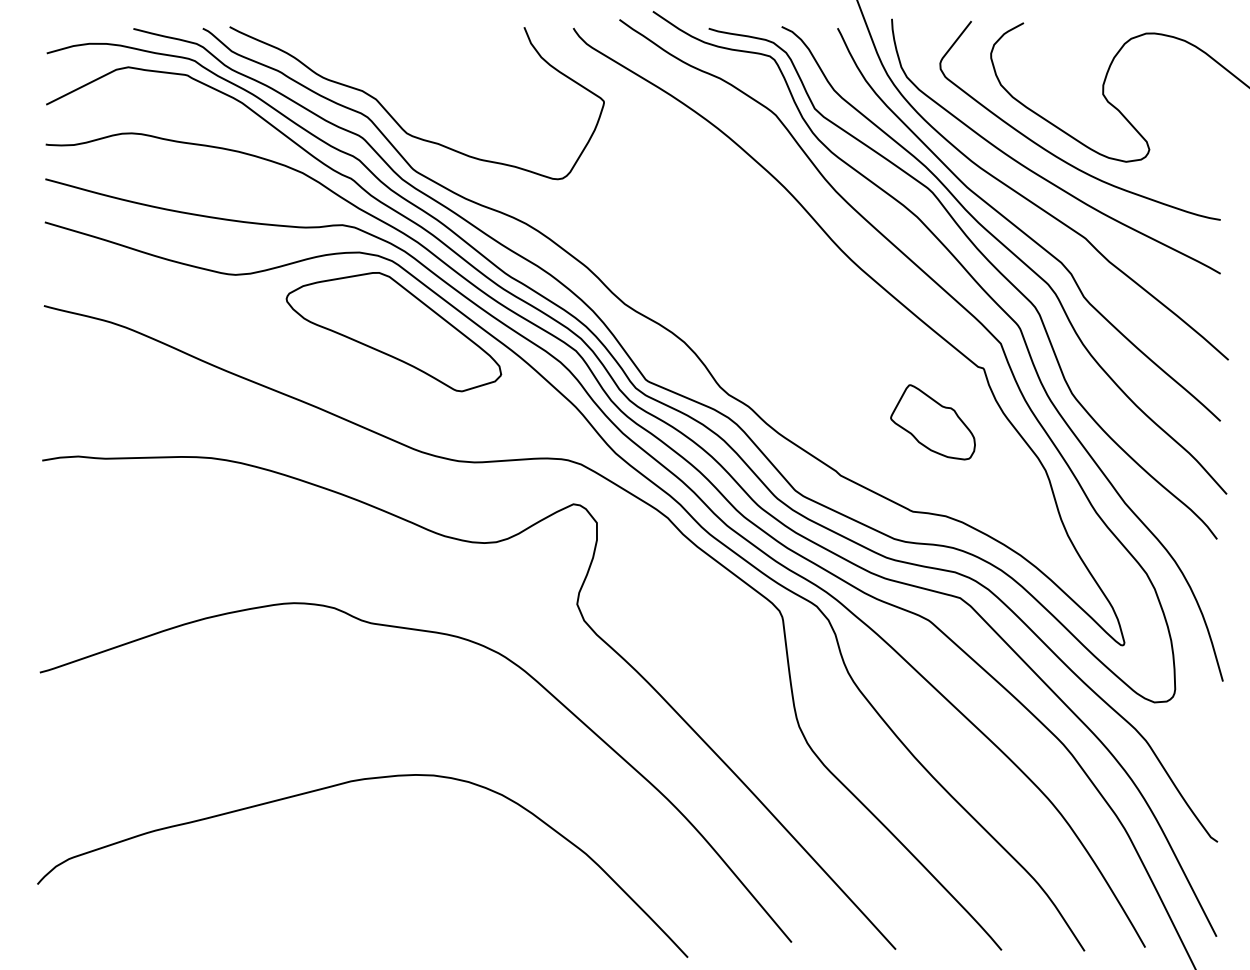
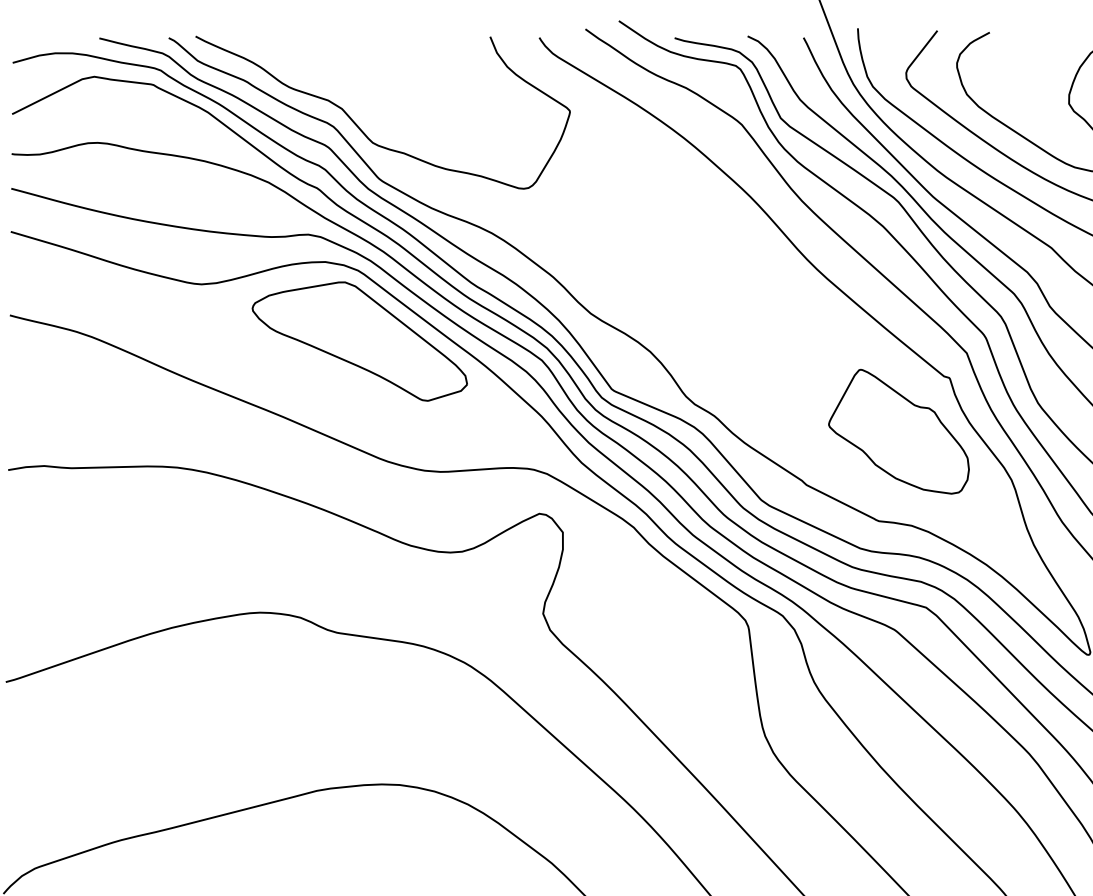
part: (932, 422) -> (898, 431), size x1.67

